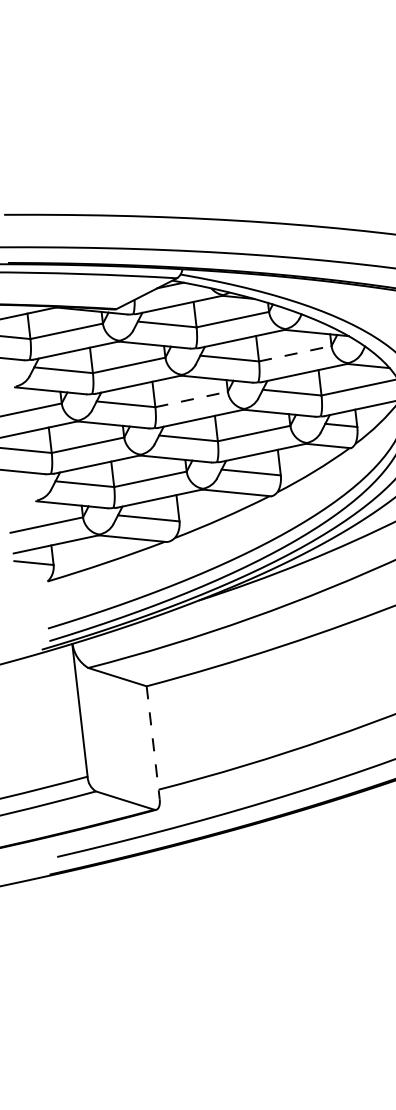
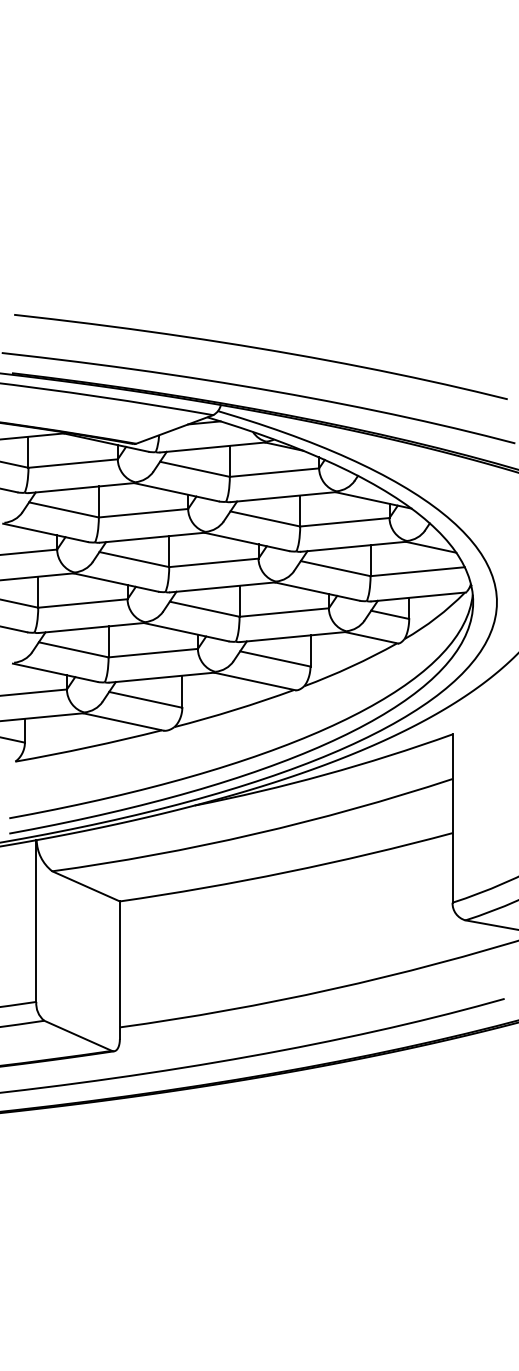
line: (295, 353) -> (344, 522), dashed -> solid
line: (191, 399) -> (213, 562), dashed -> solid
line: (152, 743) -> (119, 970), dashed -> solid

